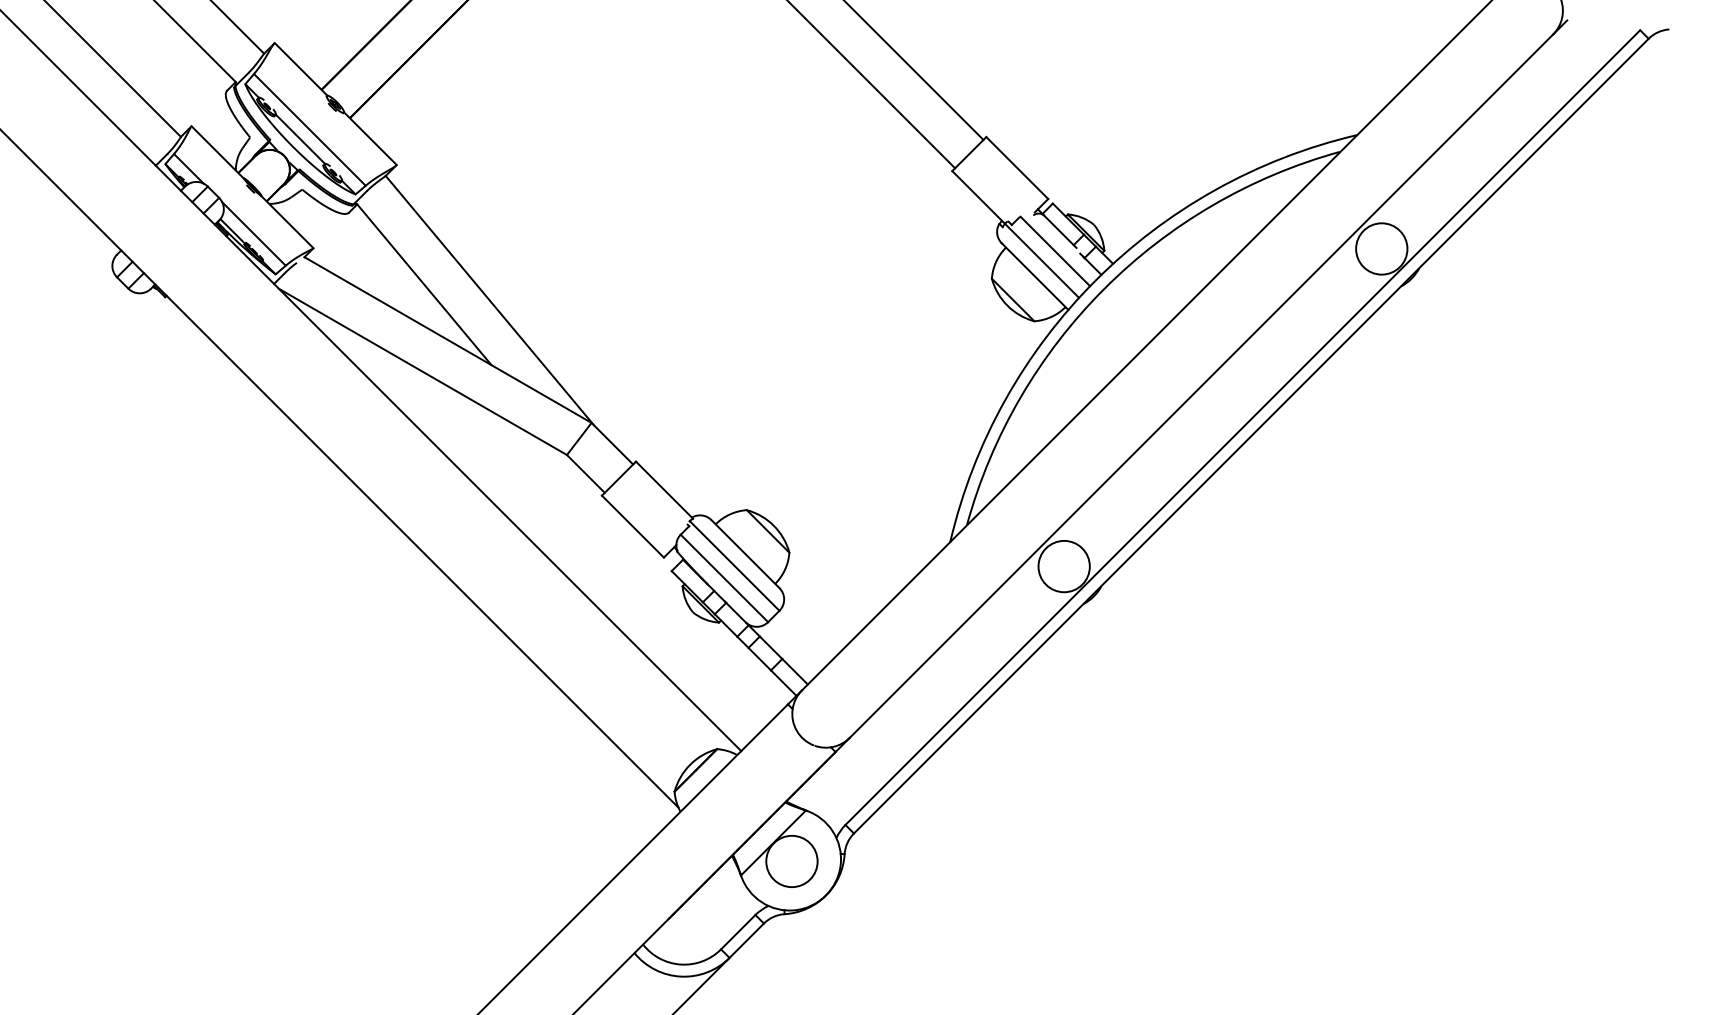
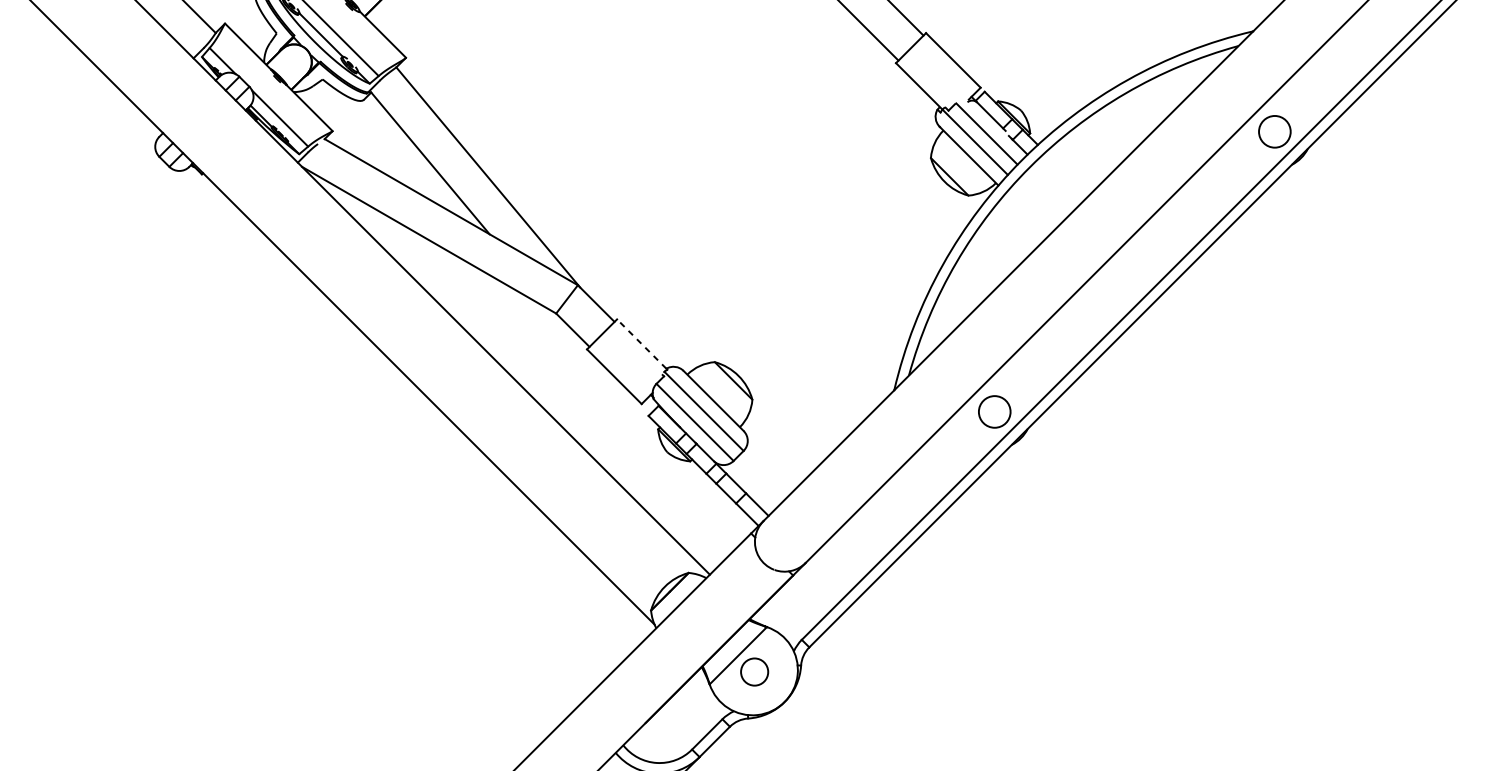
circle: (1381, 248) -> (1274, 131), size x0.7
line: (663, 489) -> (641, 343), solid -> dashed
circle: (1063, 566) -> (994, 411), size x0.7
circle: (791, 861) -> (754, 672), size x0.6

